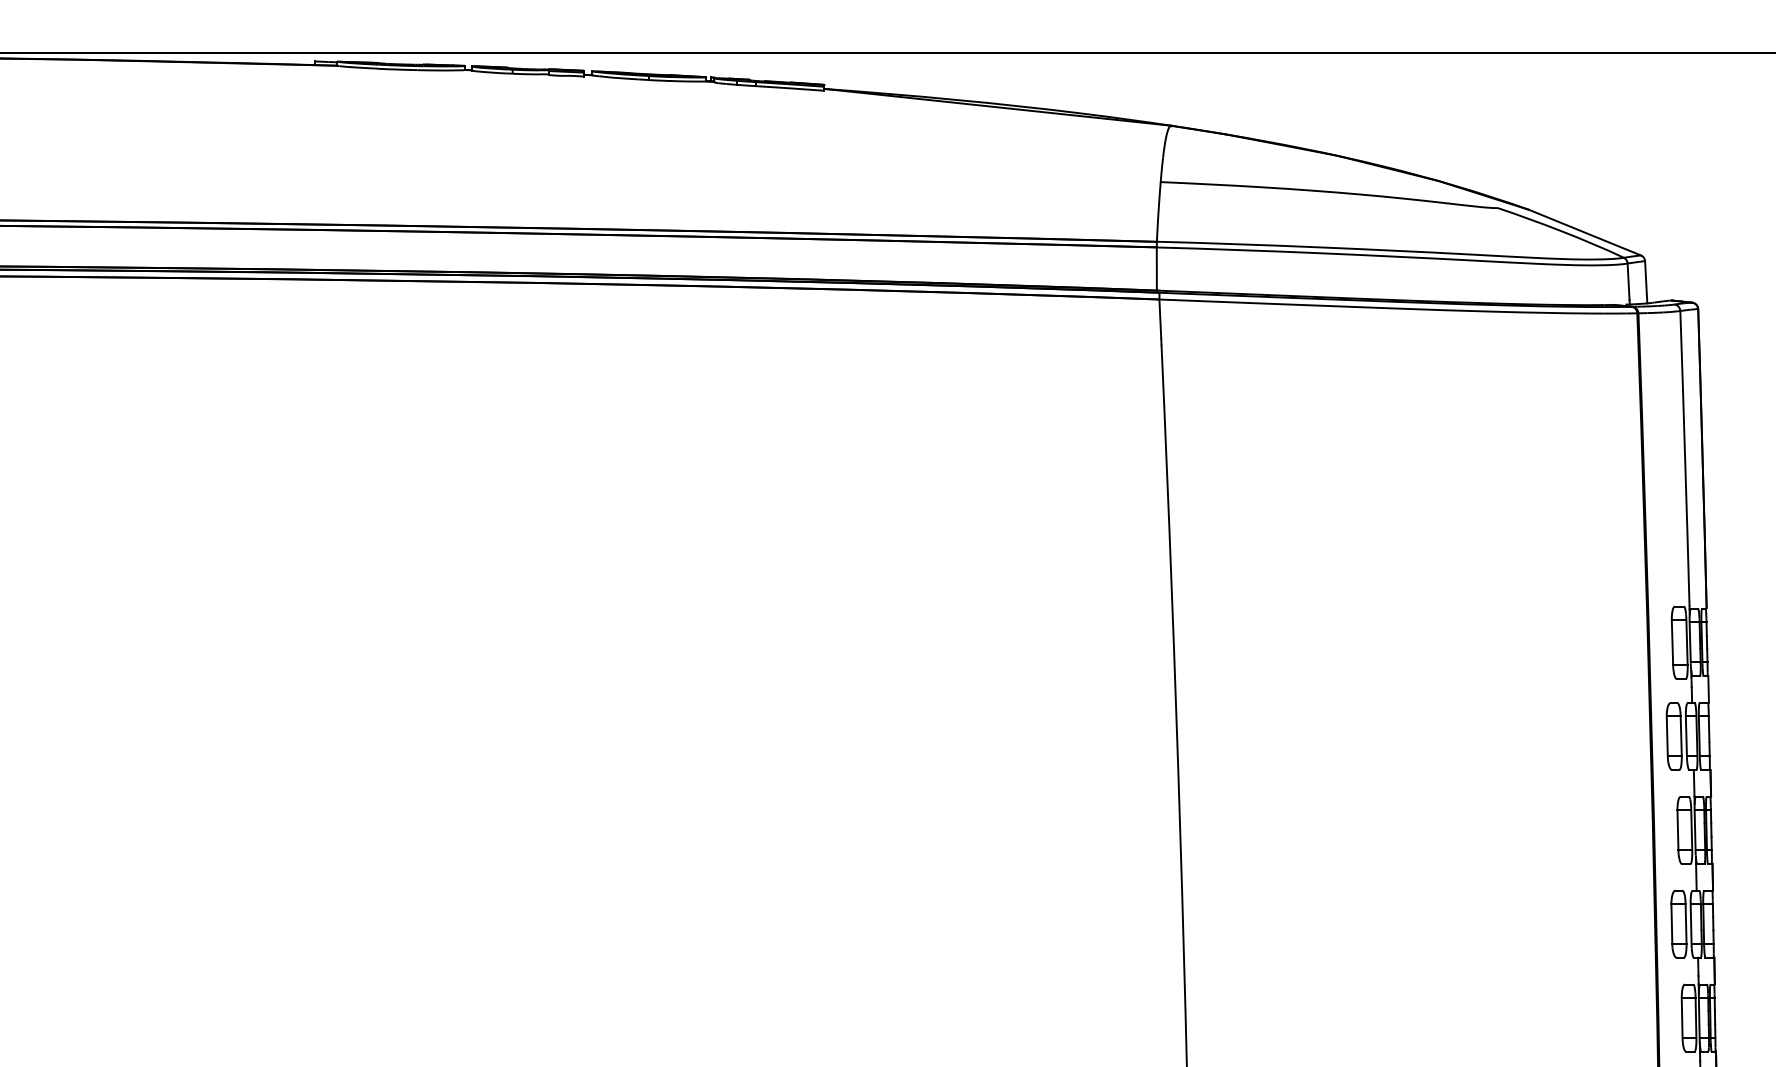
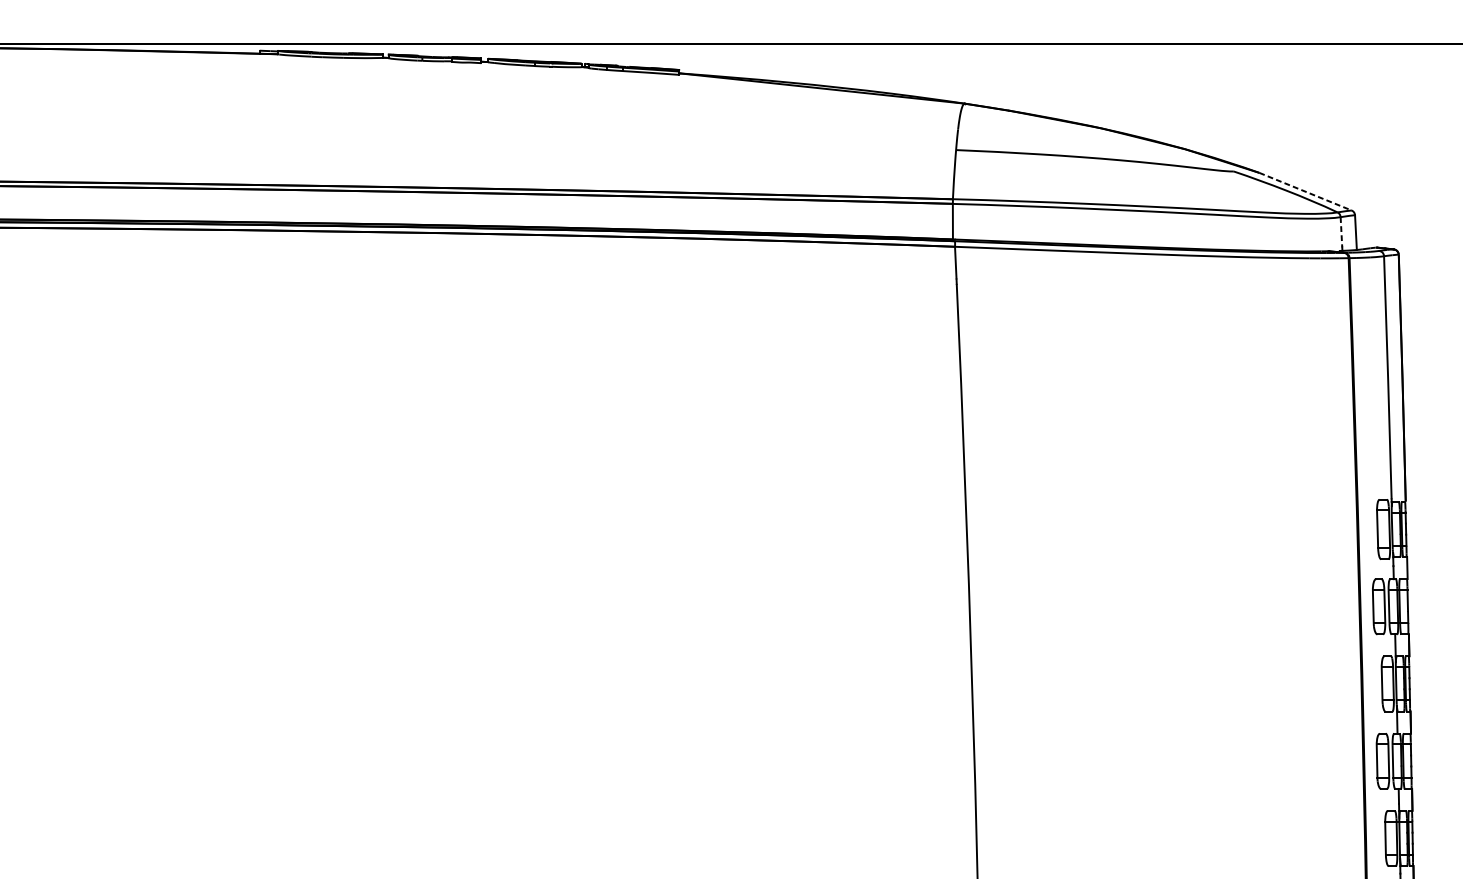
line: (1585, 232) -> (1305, 191), solid -> dashed
line: (1628, 282) -> (1341, 232), solid -> dashed

